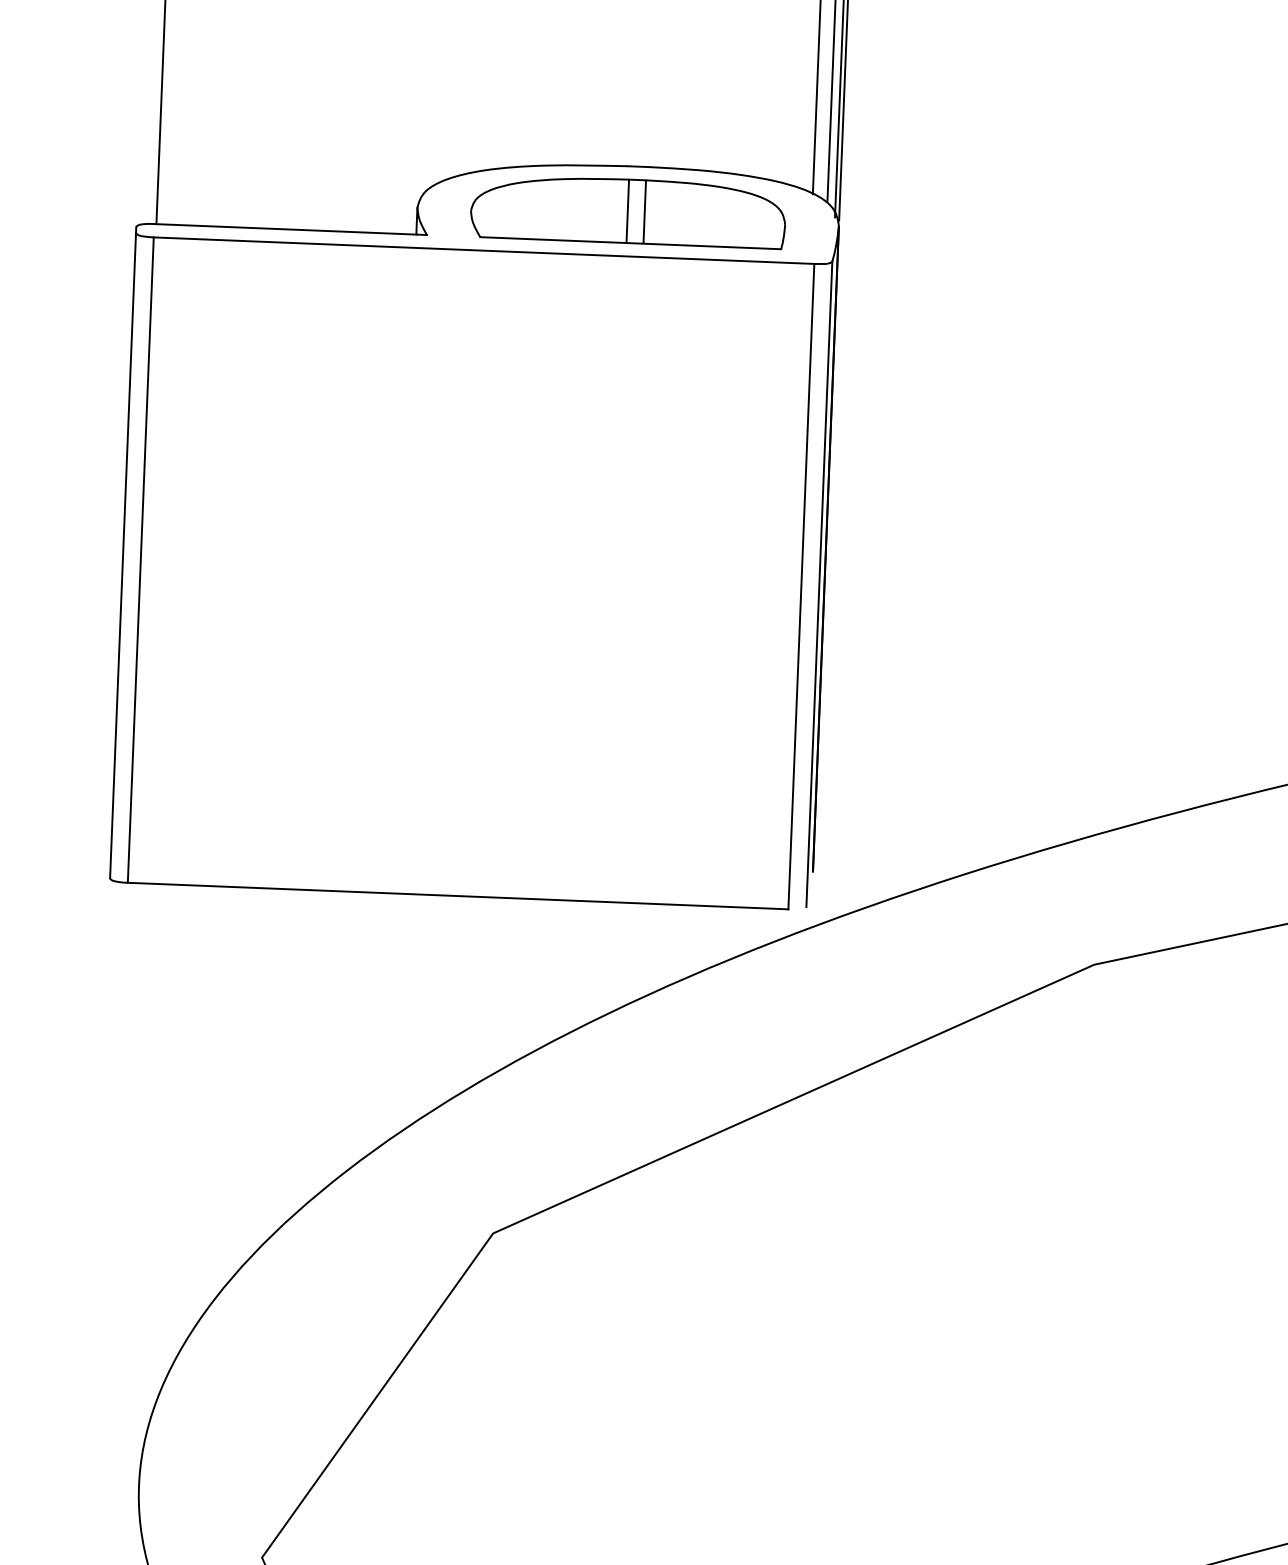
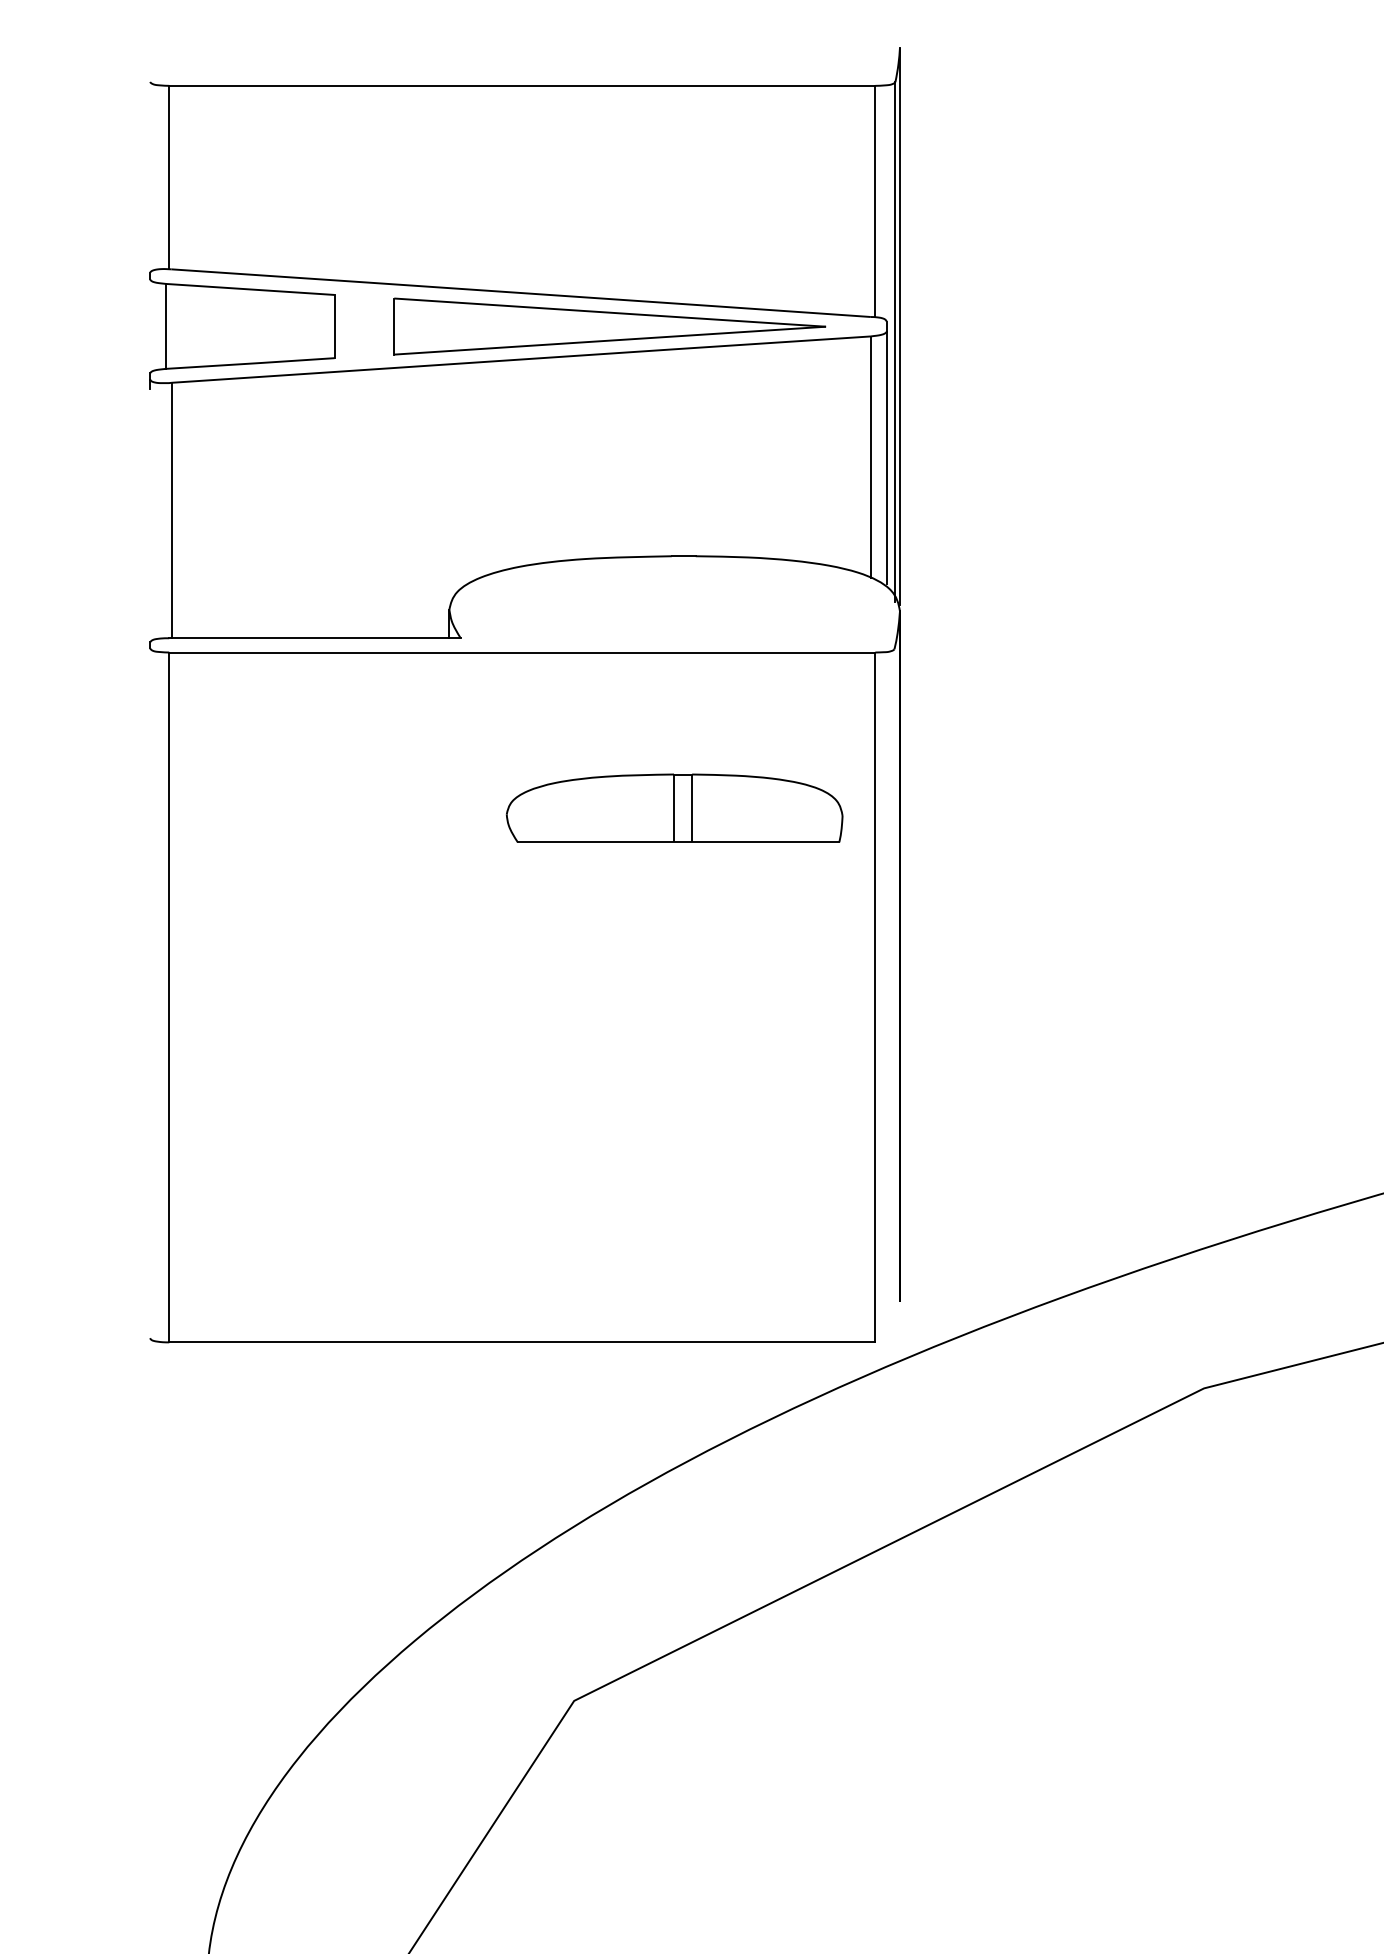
part: (628, 210) -> (674, 807), moved
line: (123, 555) -> (150, 993), removed
line: (819, 584) -> (894, 994), removed

